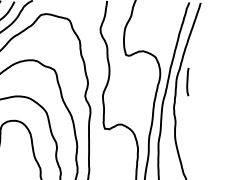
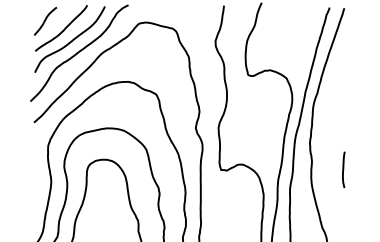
curve: (187, 81) -> (343, 169), moved

